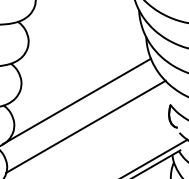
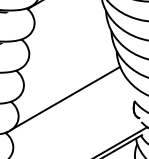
line: (85, 126) -> (71, 117), removed

